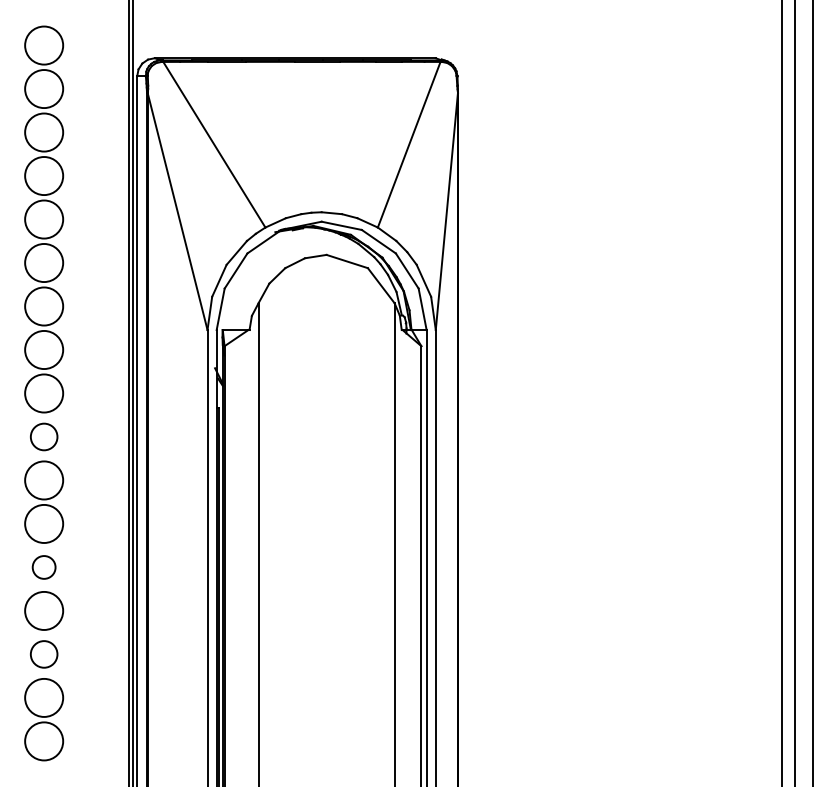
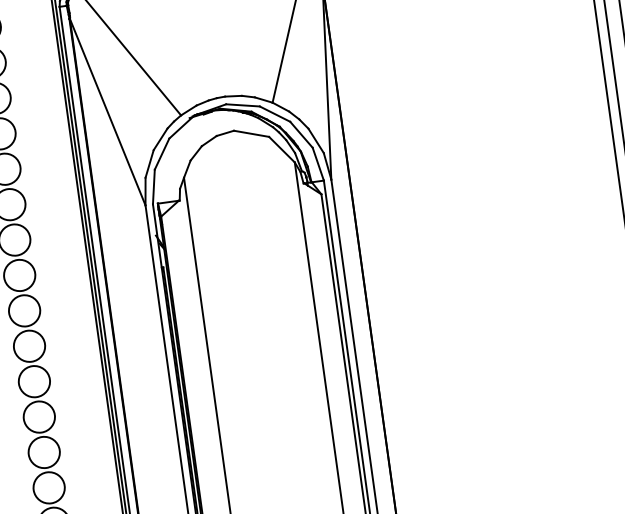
circle: (44, 436) -> (24, 310), size x1.43
circle: (44, 567) -> (39, 417), size x1.67
circle: (44, 654) -> (49, 487), size x1.43

